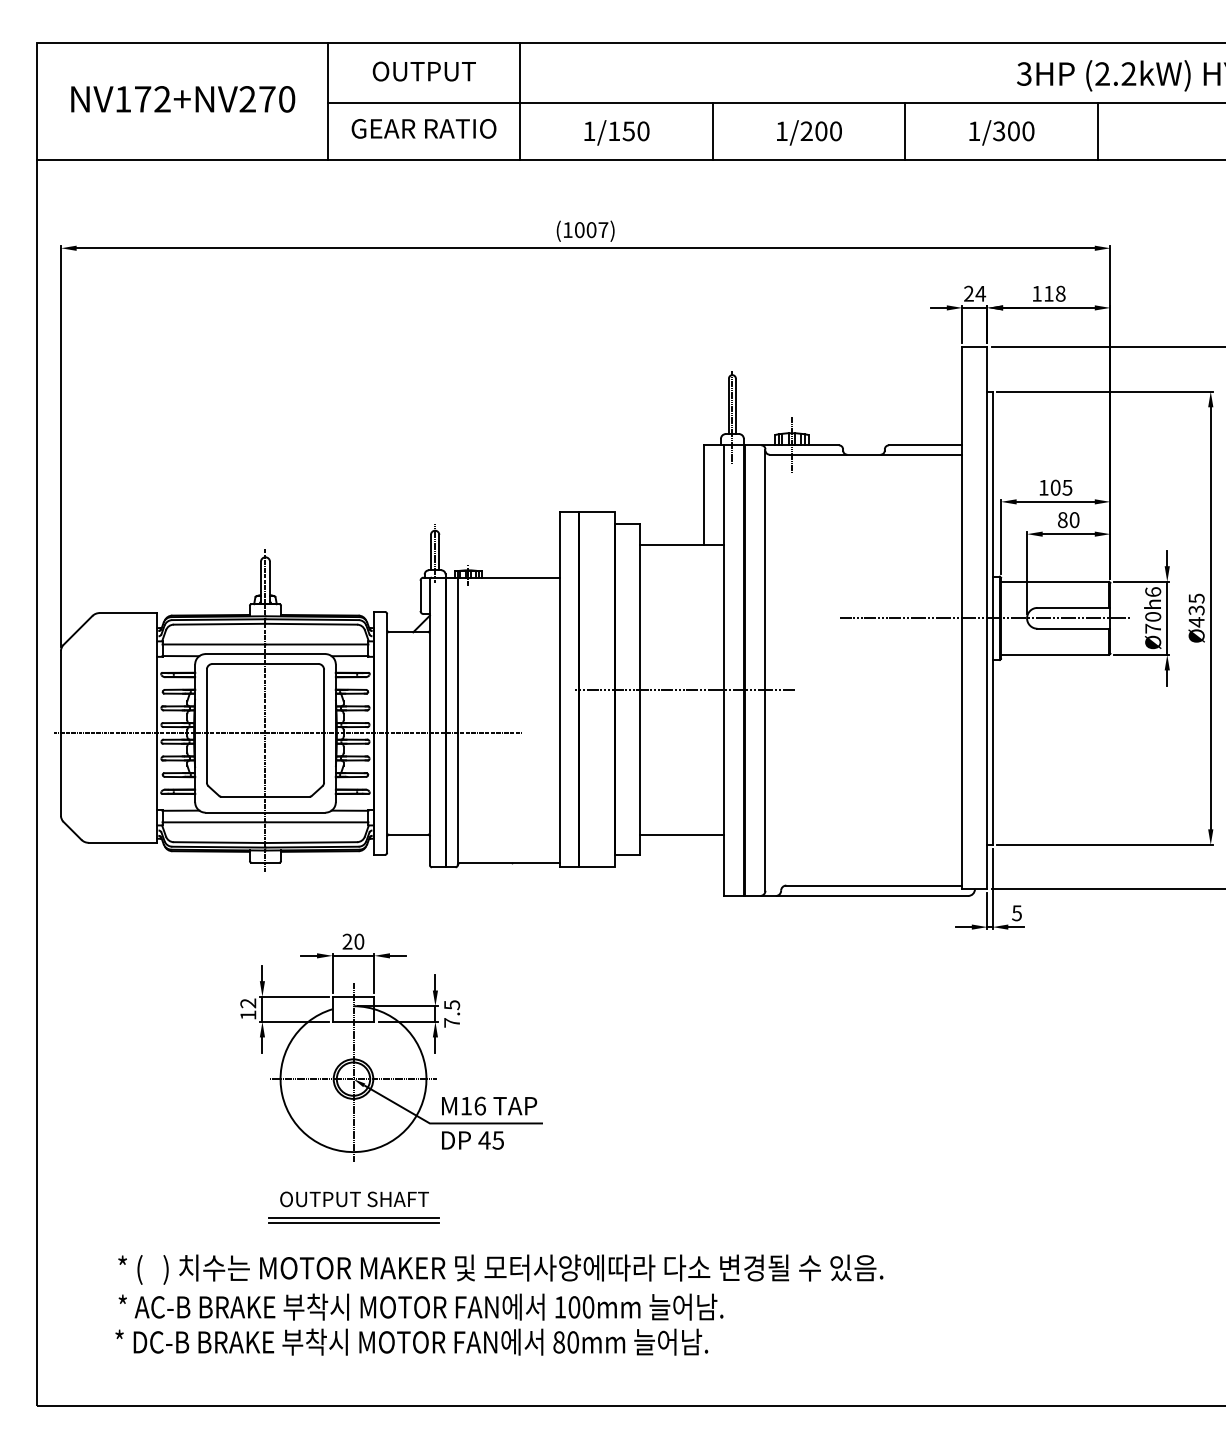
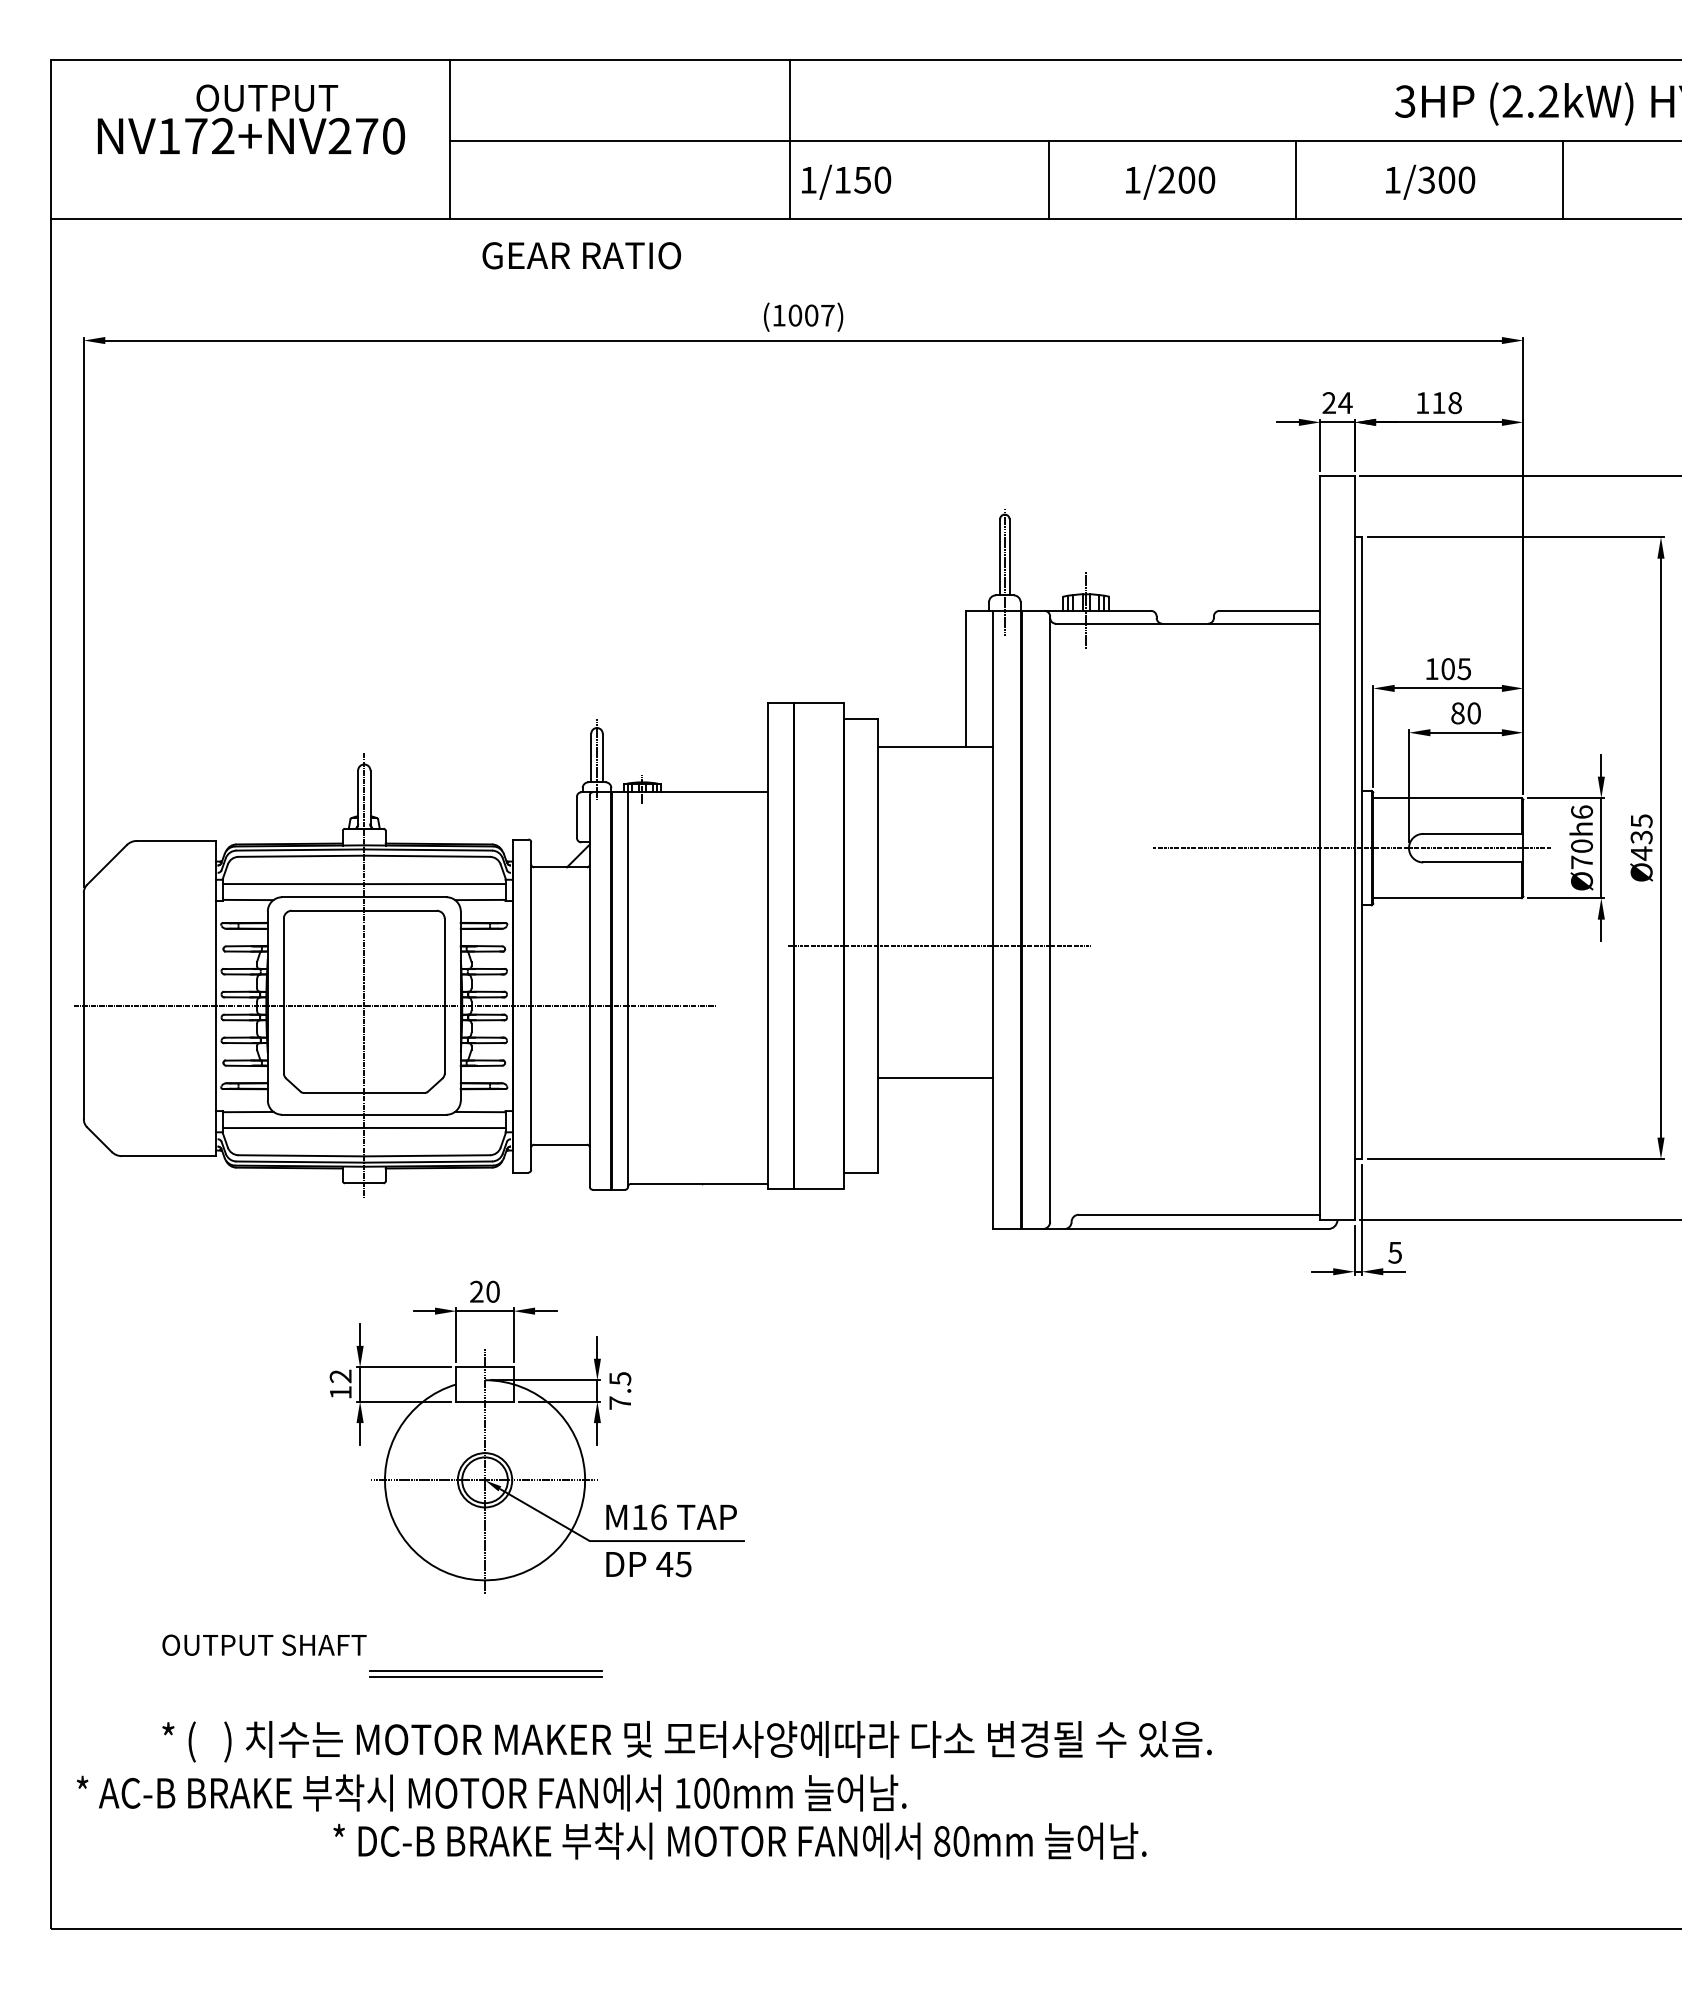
text: (423, 71) -> (266, 97), moved
line: (520, 101) -> (789, 139), moved
text: (423, 128) -> (581, 255), moved
line: (712, 130) -> (1048, 179), moved
line: (904, 130) -> (1295, 179), moved
line: (1097, 130) -> (1562, 179), moved
text: (809, 132) -> (1170, 181), moved
text: (1001, 132) -> (1430, 181), moved
line: (681, 834) -> (935, 1077), moved
text: (354, 1198) -> (264, 1644), moved
text: (420, 1306) -> (491, 1792), moved
text: (411, 1341) -> (739, 1840), moved

